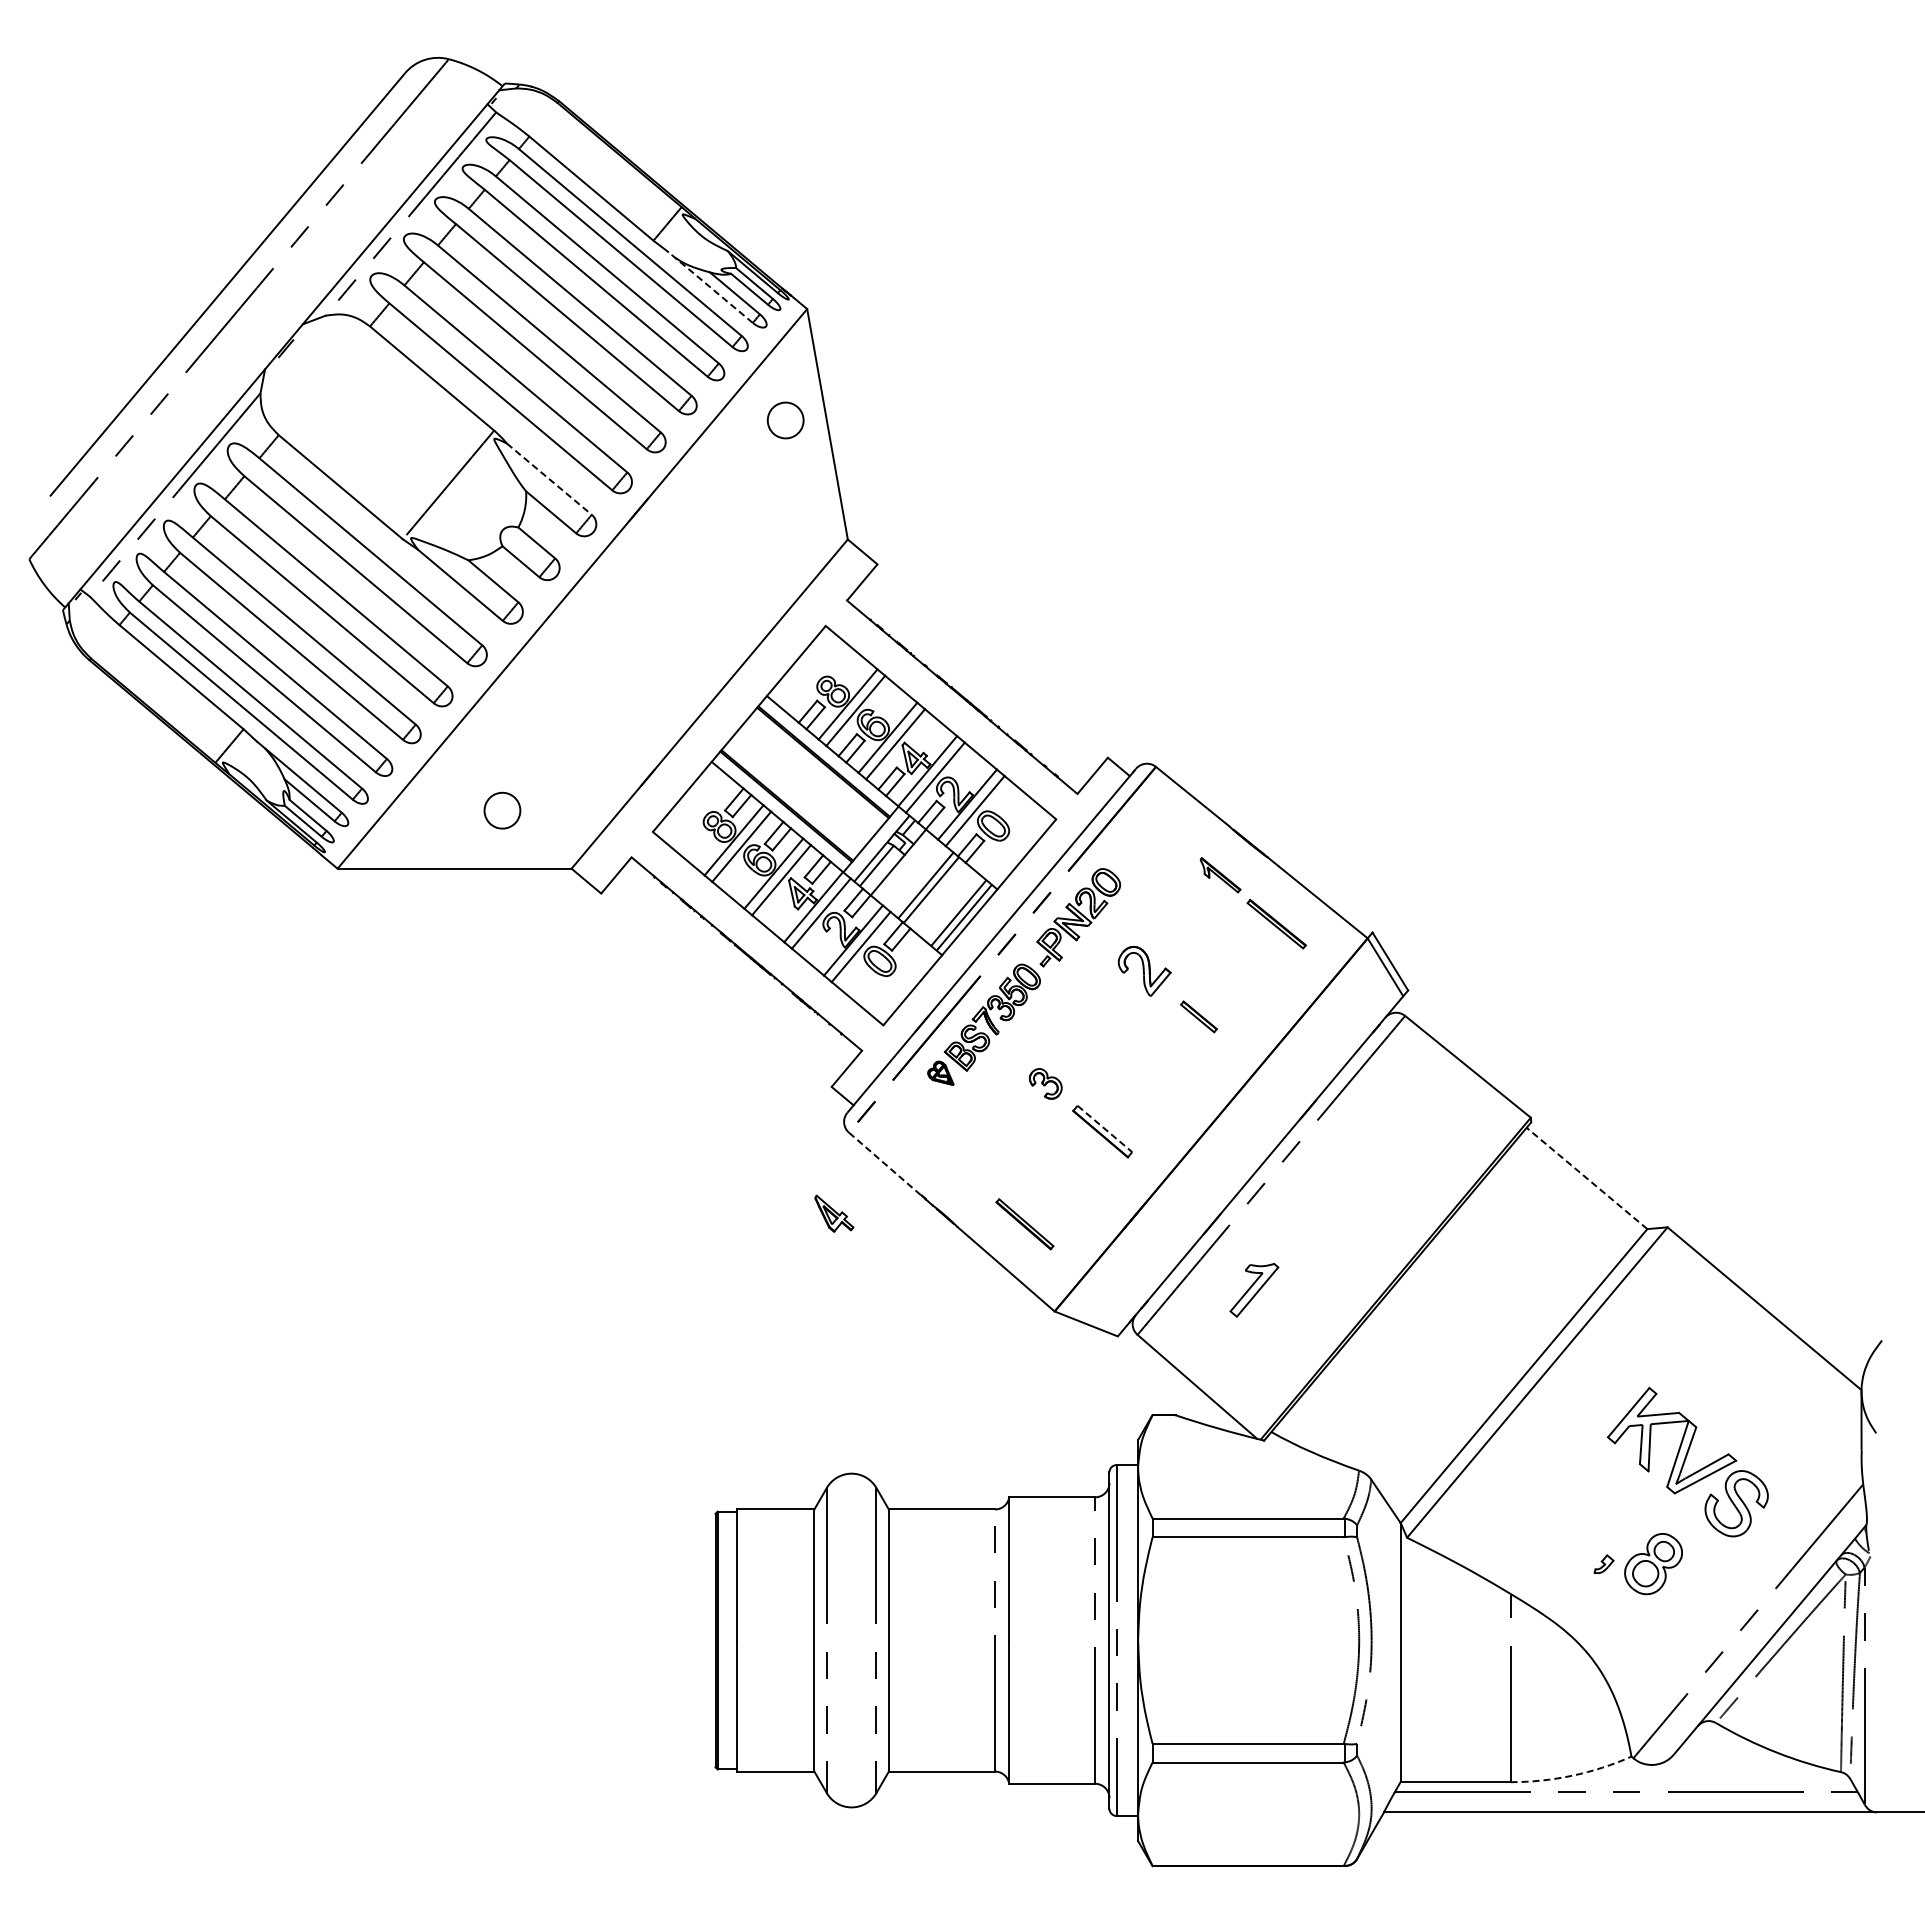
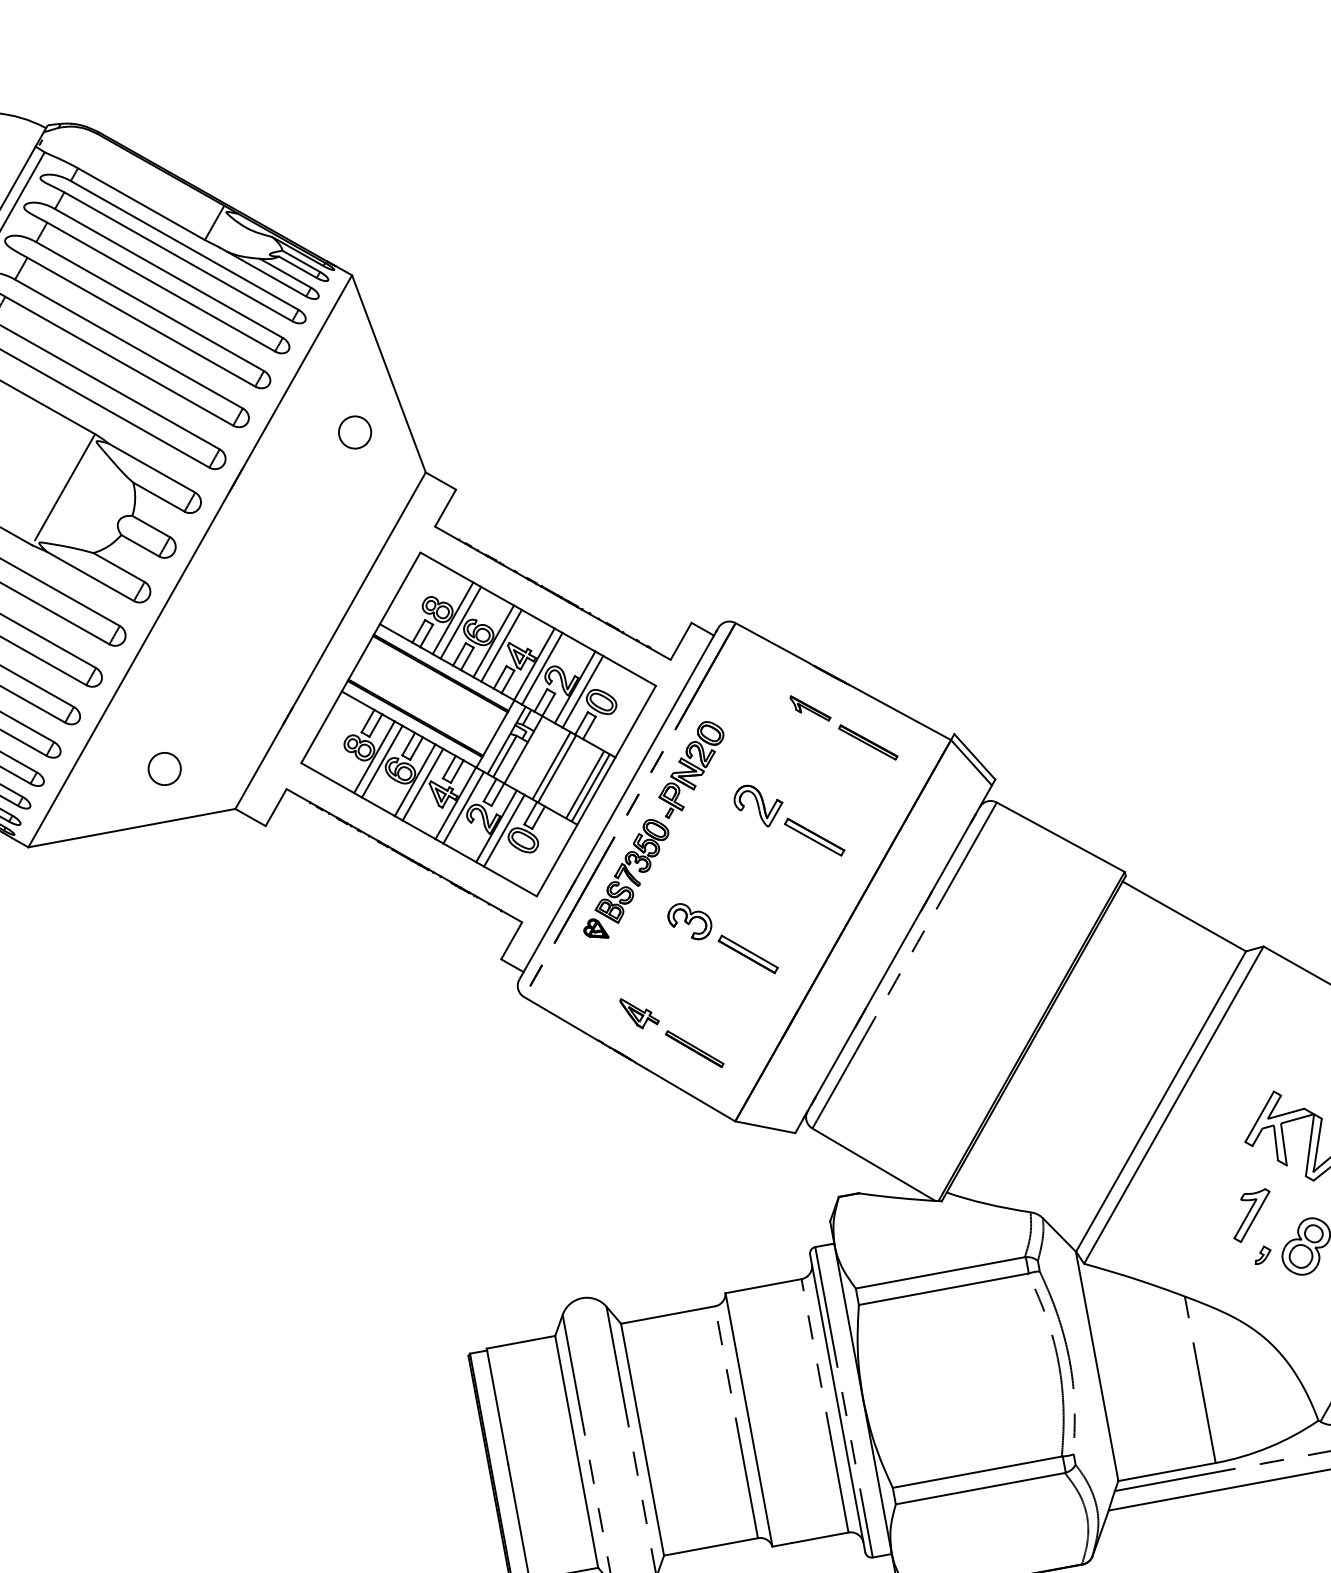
line: (709, 287) -> (262, 272), dashed -> solid
part: (785, 420) -> (354, 432), moved
line: (549, 479) -> (152, 468), dashed -> solid
part: (1198, 1016) -> (814, 836), size x1.67
part: (1045, 1083) -> (689, 921), size x1.43
line: (1104, 1128) -> (749, 951), dashed -> solid
line: (884, 1163) -> (560, 1018), dashed -> solid
line: (1587, 1178) -> (1184, 916), dashed -> solid
part: (834, 1213) -> (639, 1011), moved
part: (1254, 1289) -> (1252, 1215), moved
arc: (1572, 1775) -> (1269, 1446), dashed -> solid

